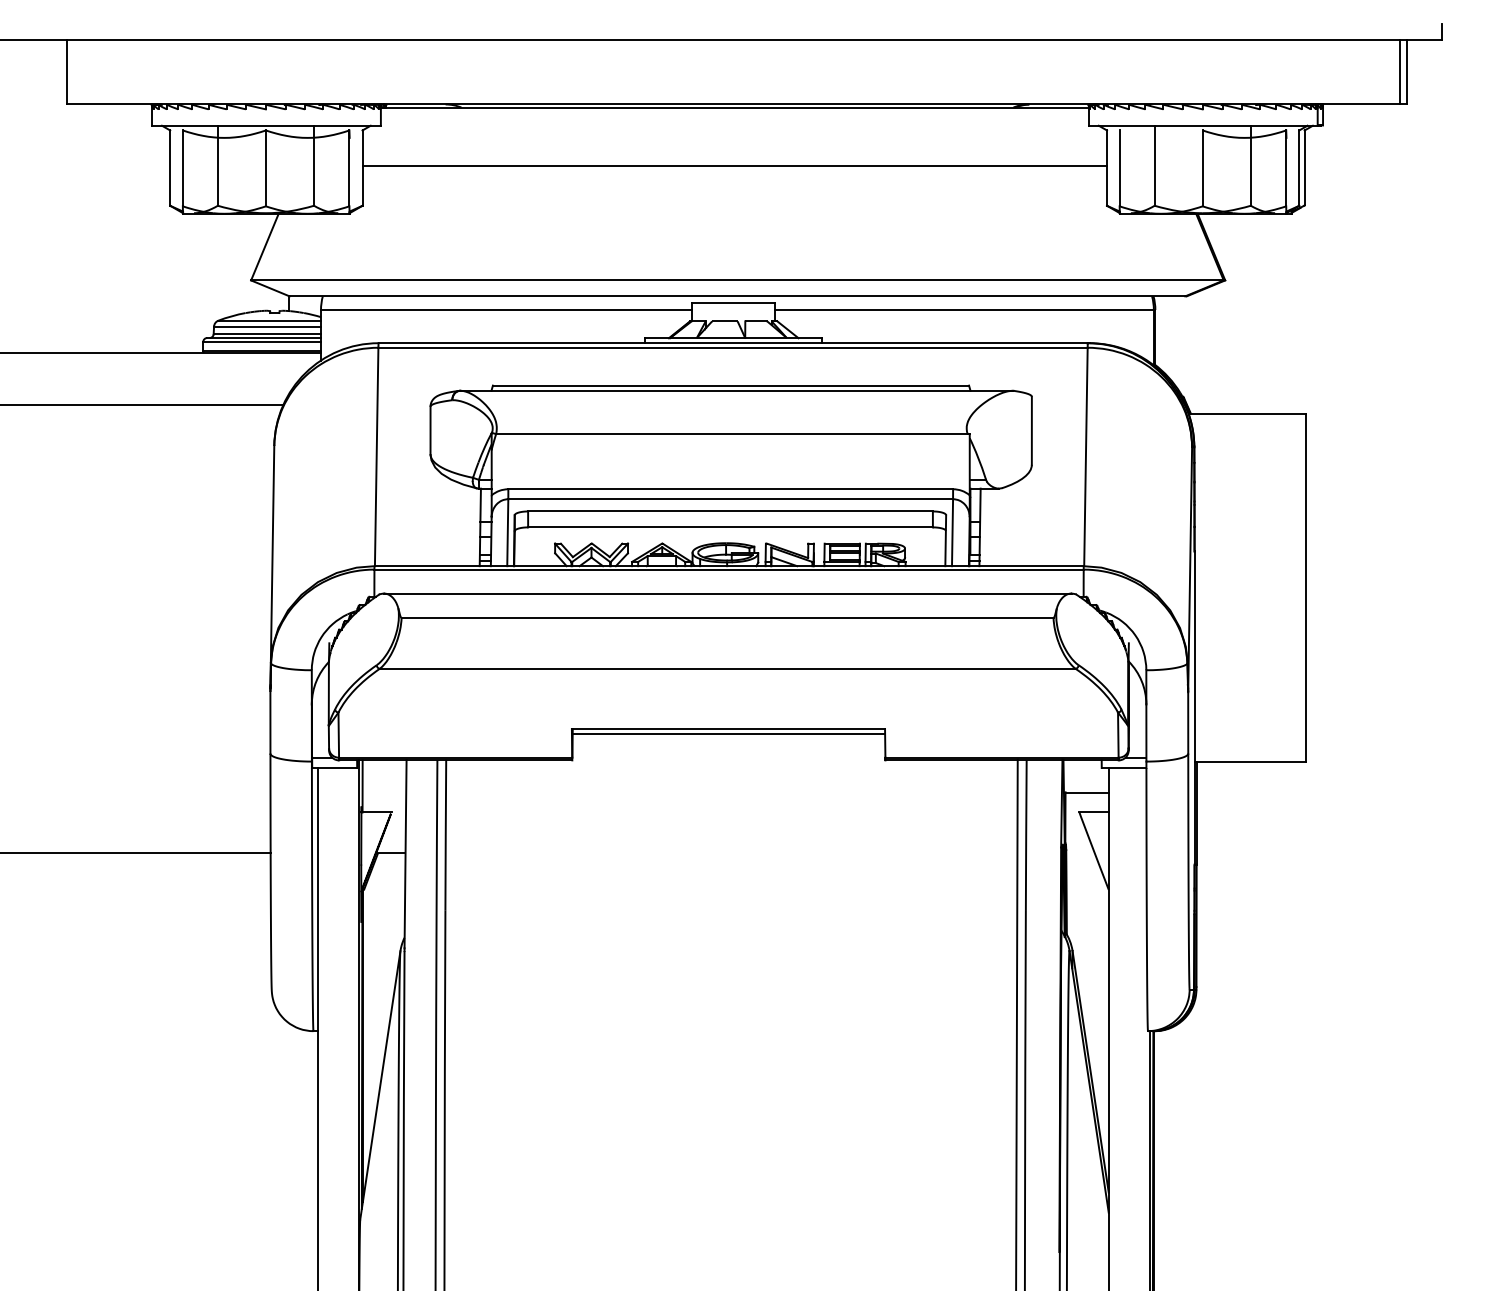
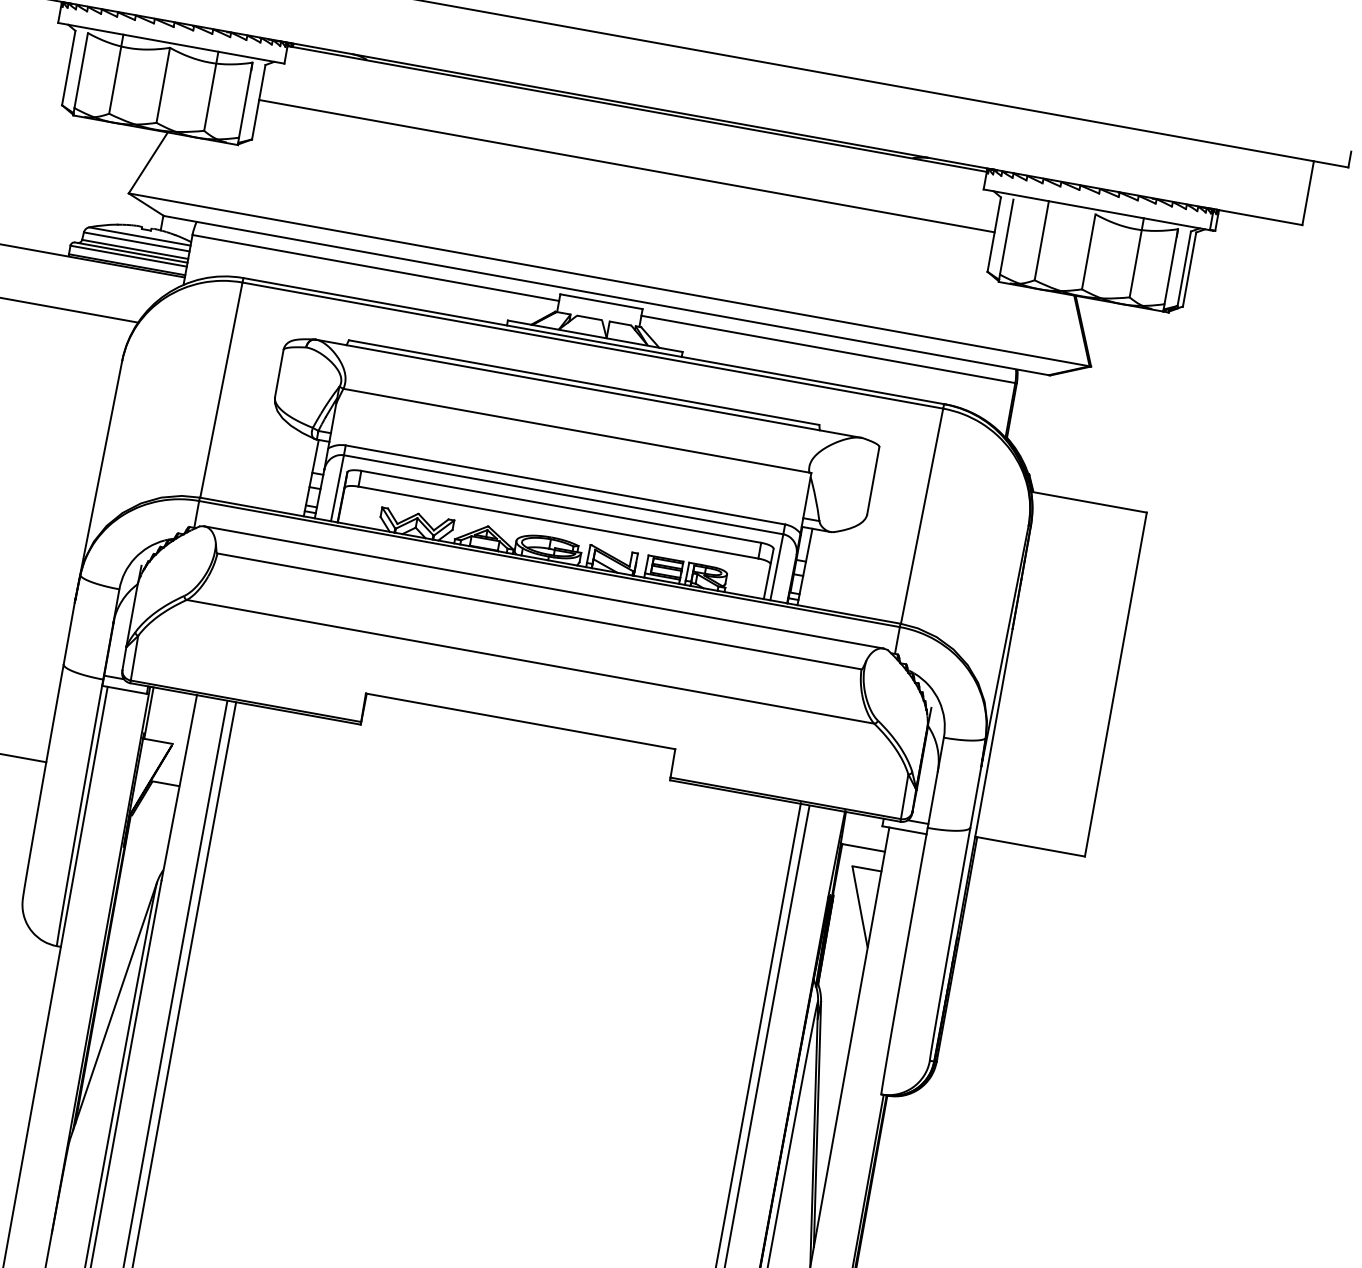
line: (1400, 71) -> (1301, 191), removed
line: (728, 734) -> (519, 726), removed

